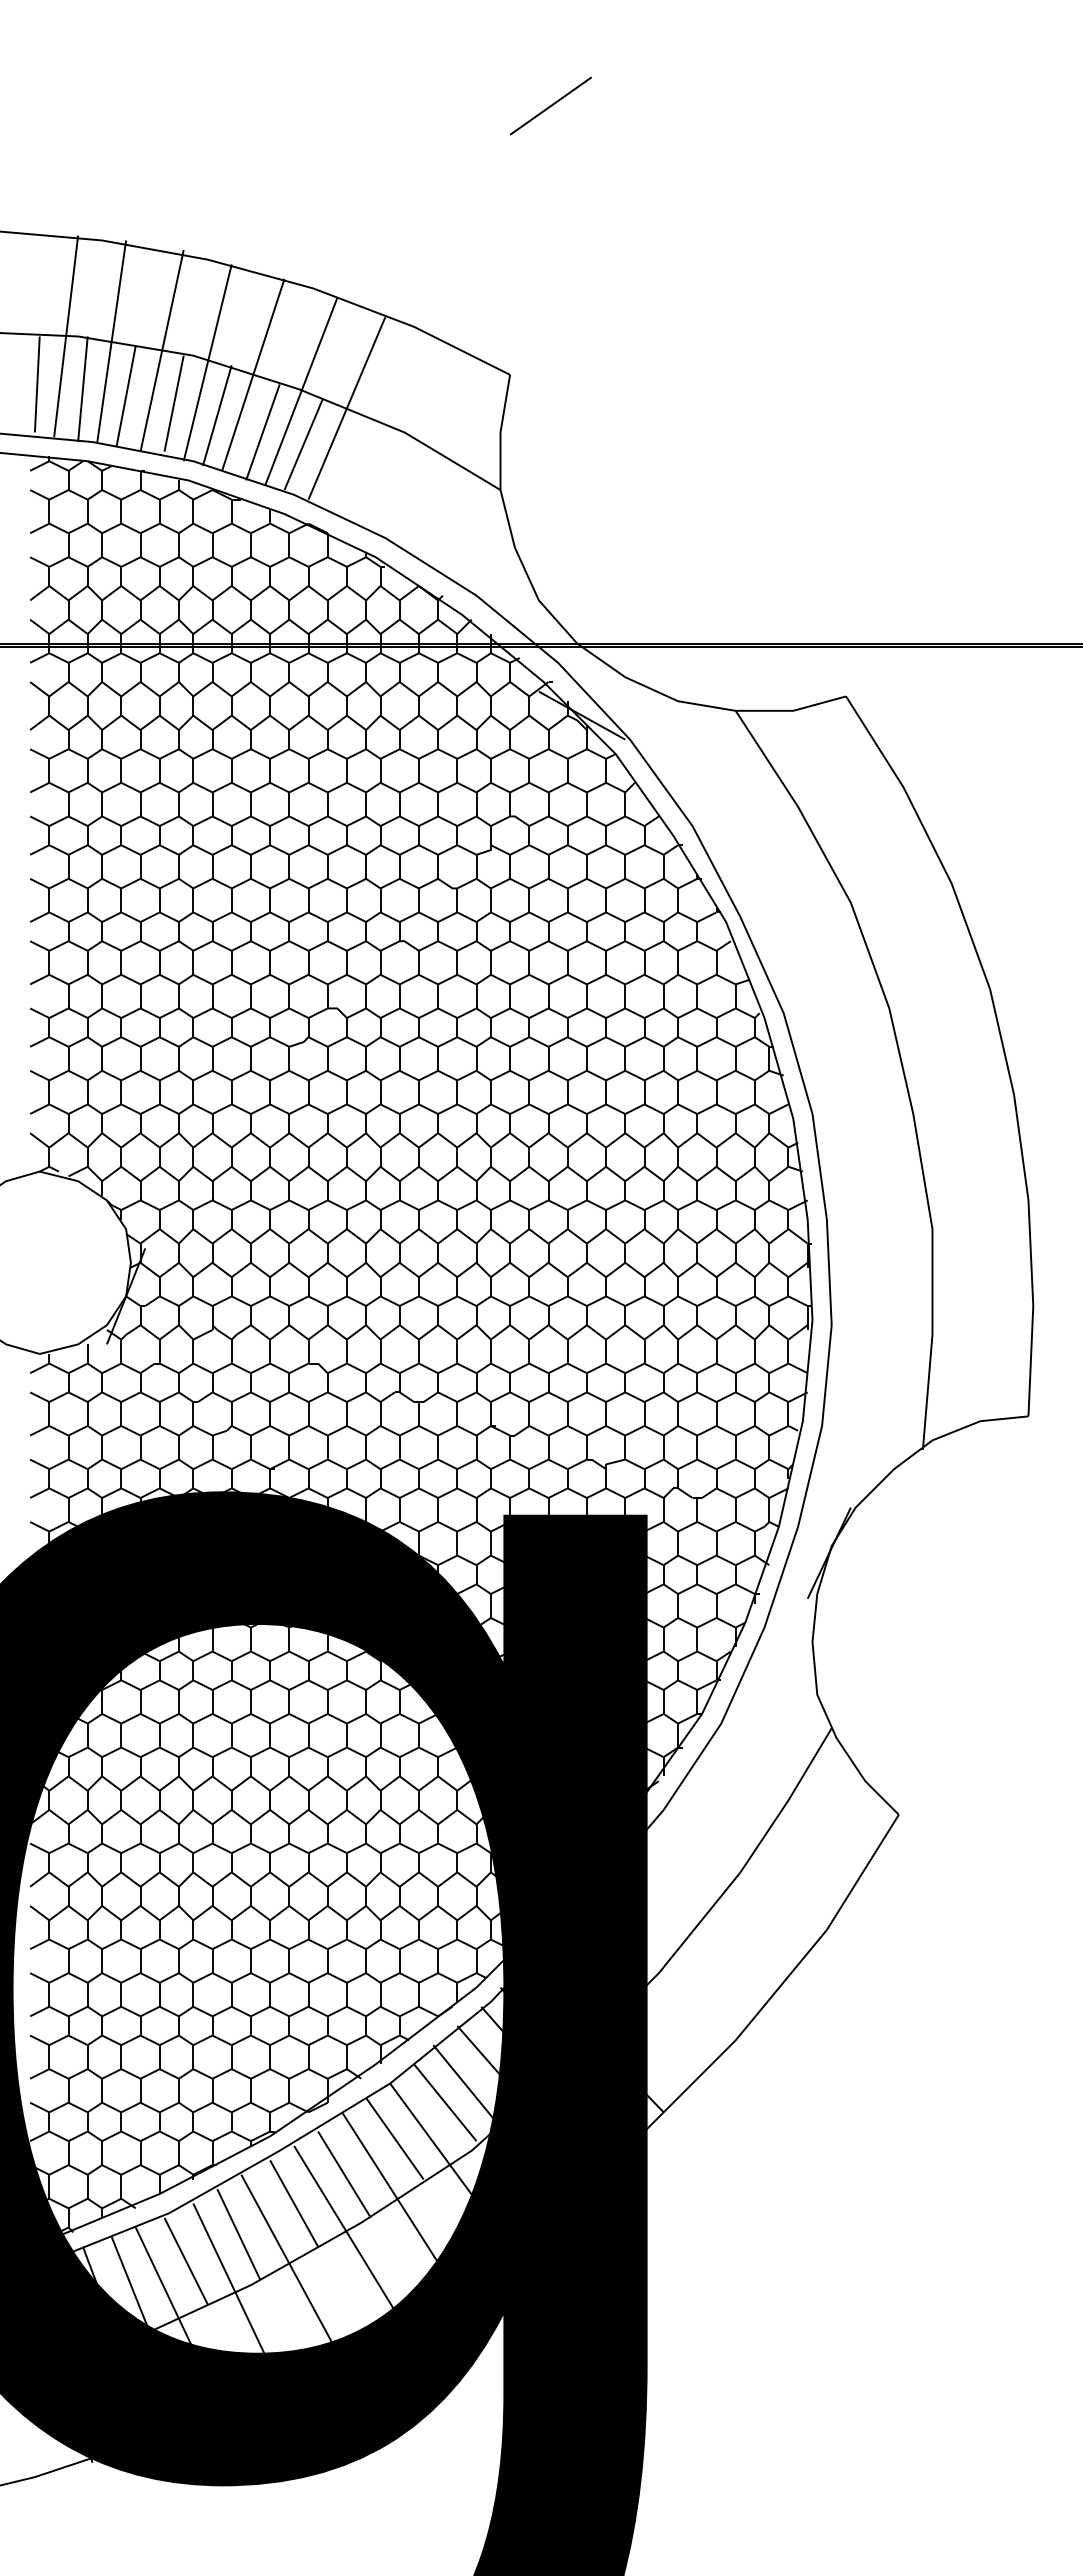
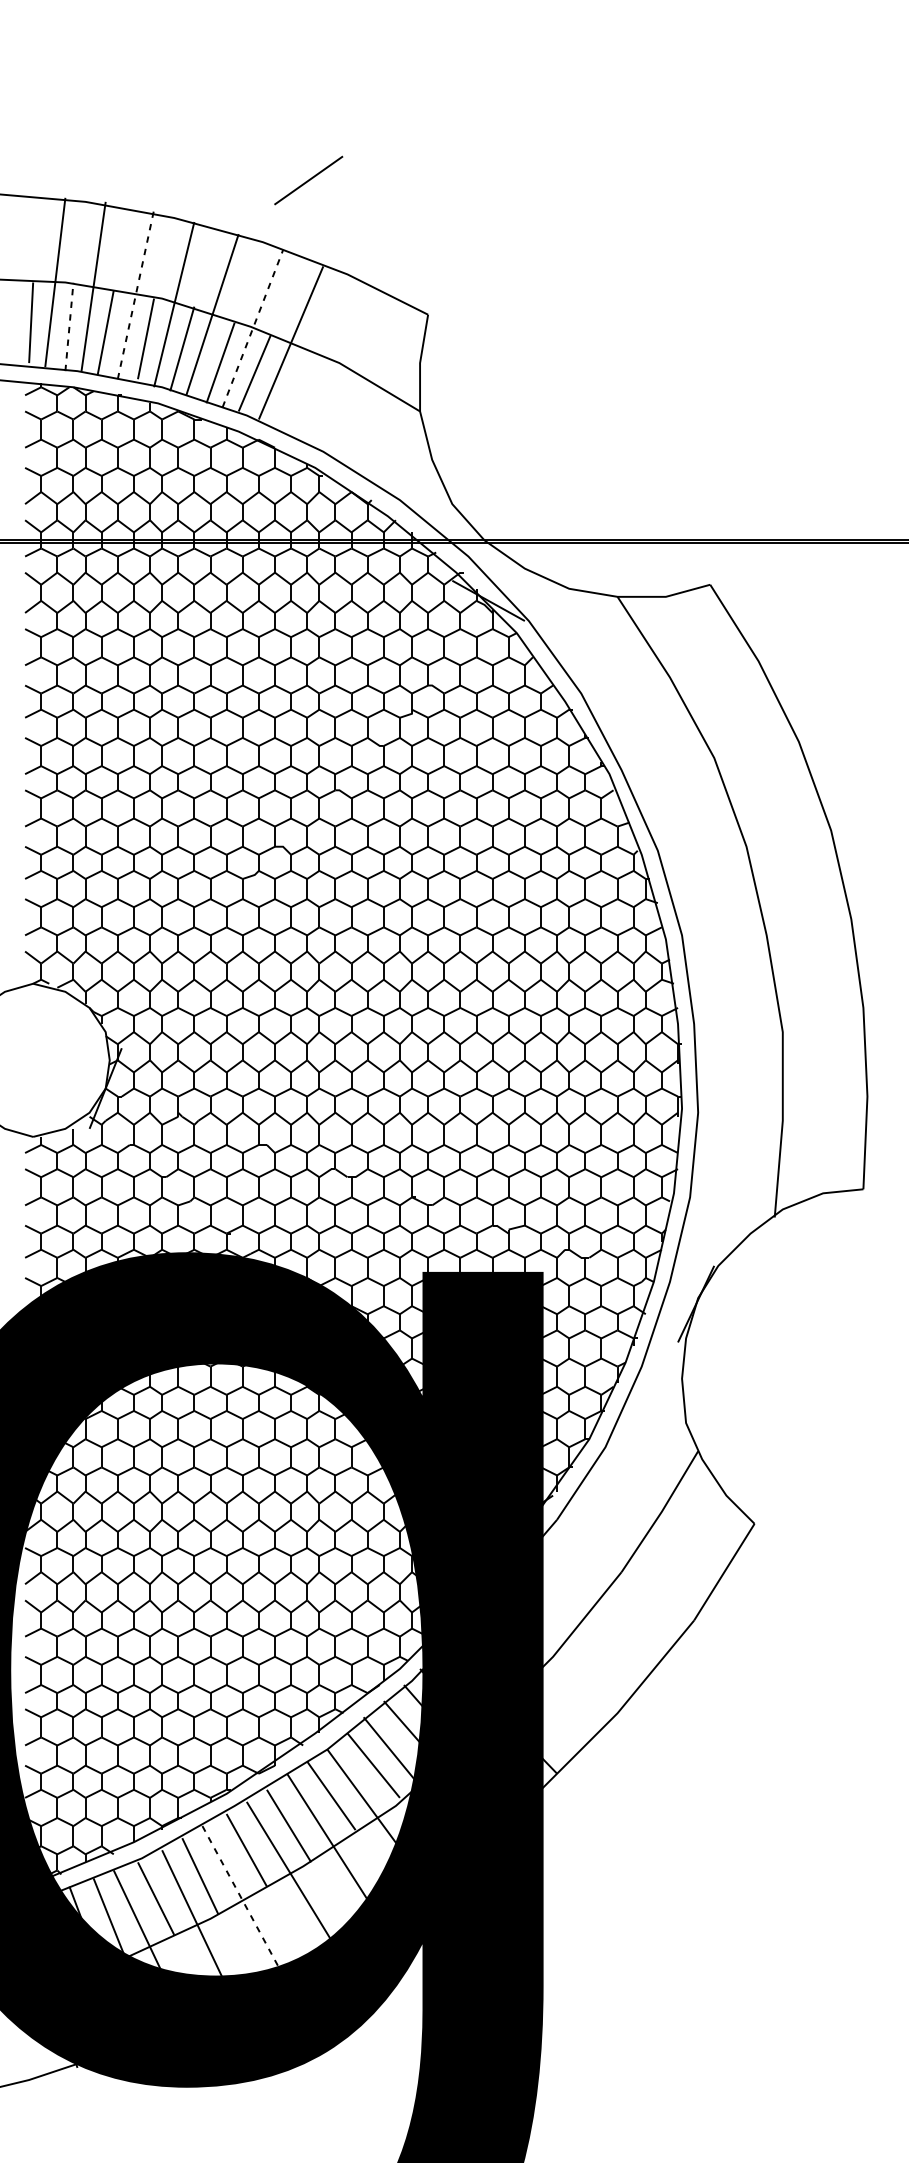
line: (550, 105) -> (308, 180), moved
line: (162, 350) -> (136, 294), solid -> dashed
line: (82, 388) -> (69, 326), solid -> dashed
line: (301, 391) -> (252, 328), solid -> dashed
line: (289, 2263) -> (242, 1900), solid -> dashed

